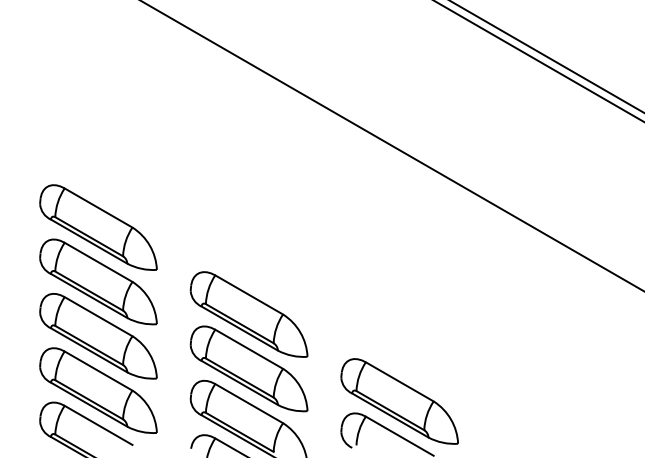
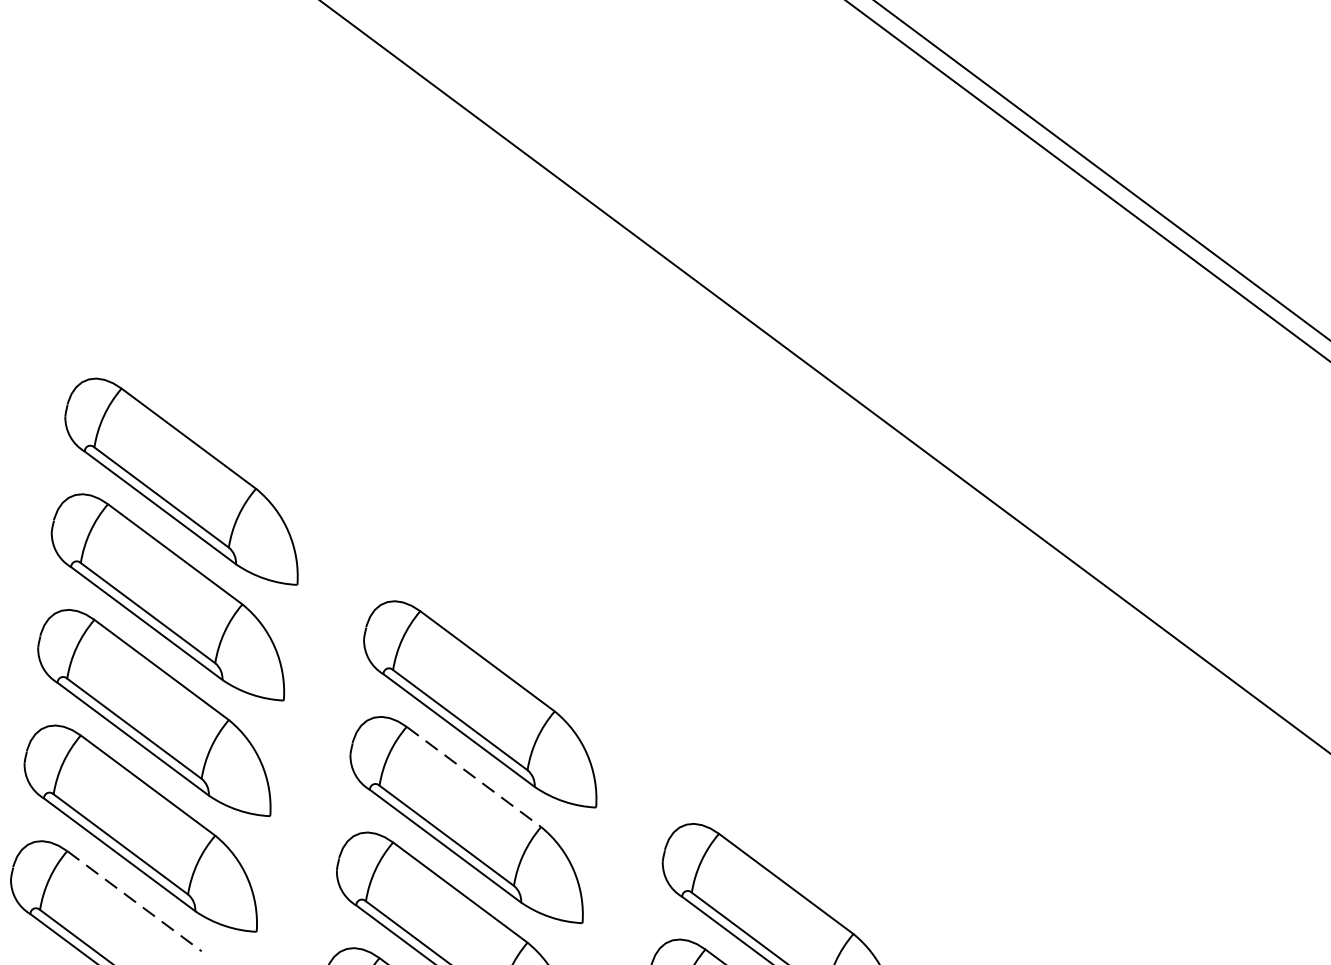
line: (249, 349) -> (474, 777), solid -> dashed
line: (99, 425) -> (136, 901), solid -> dashed

